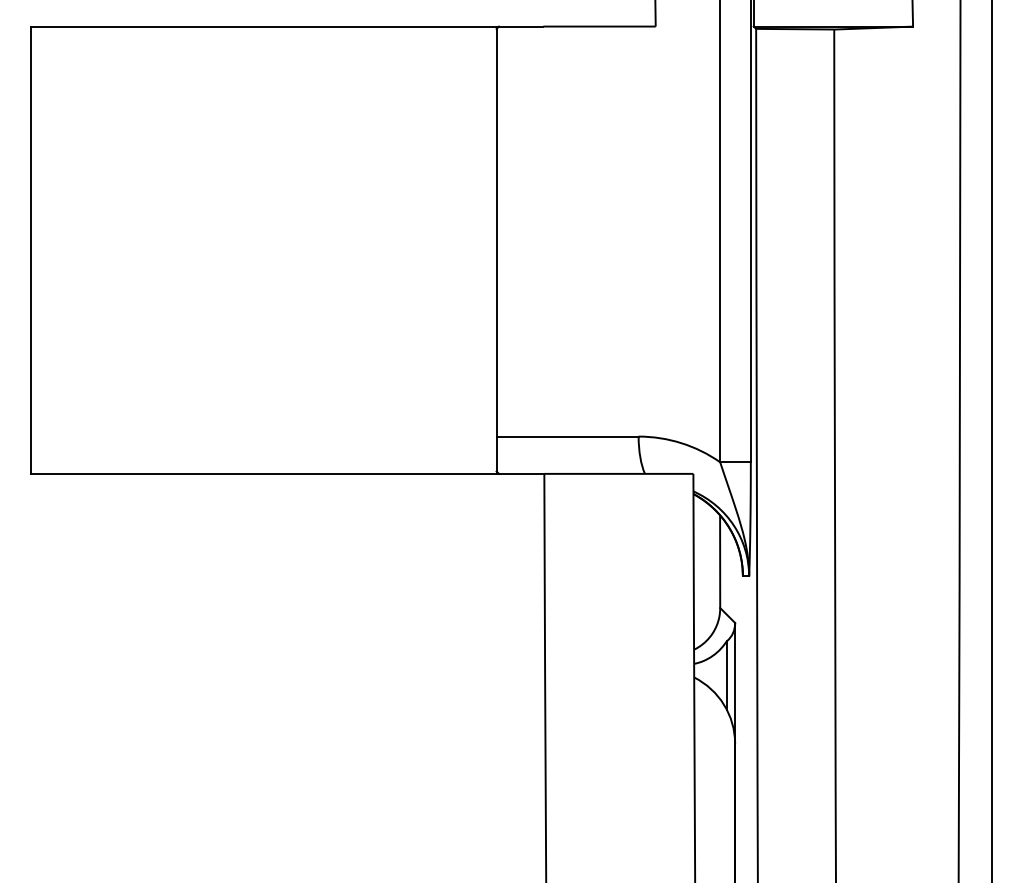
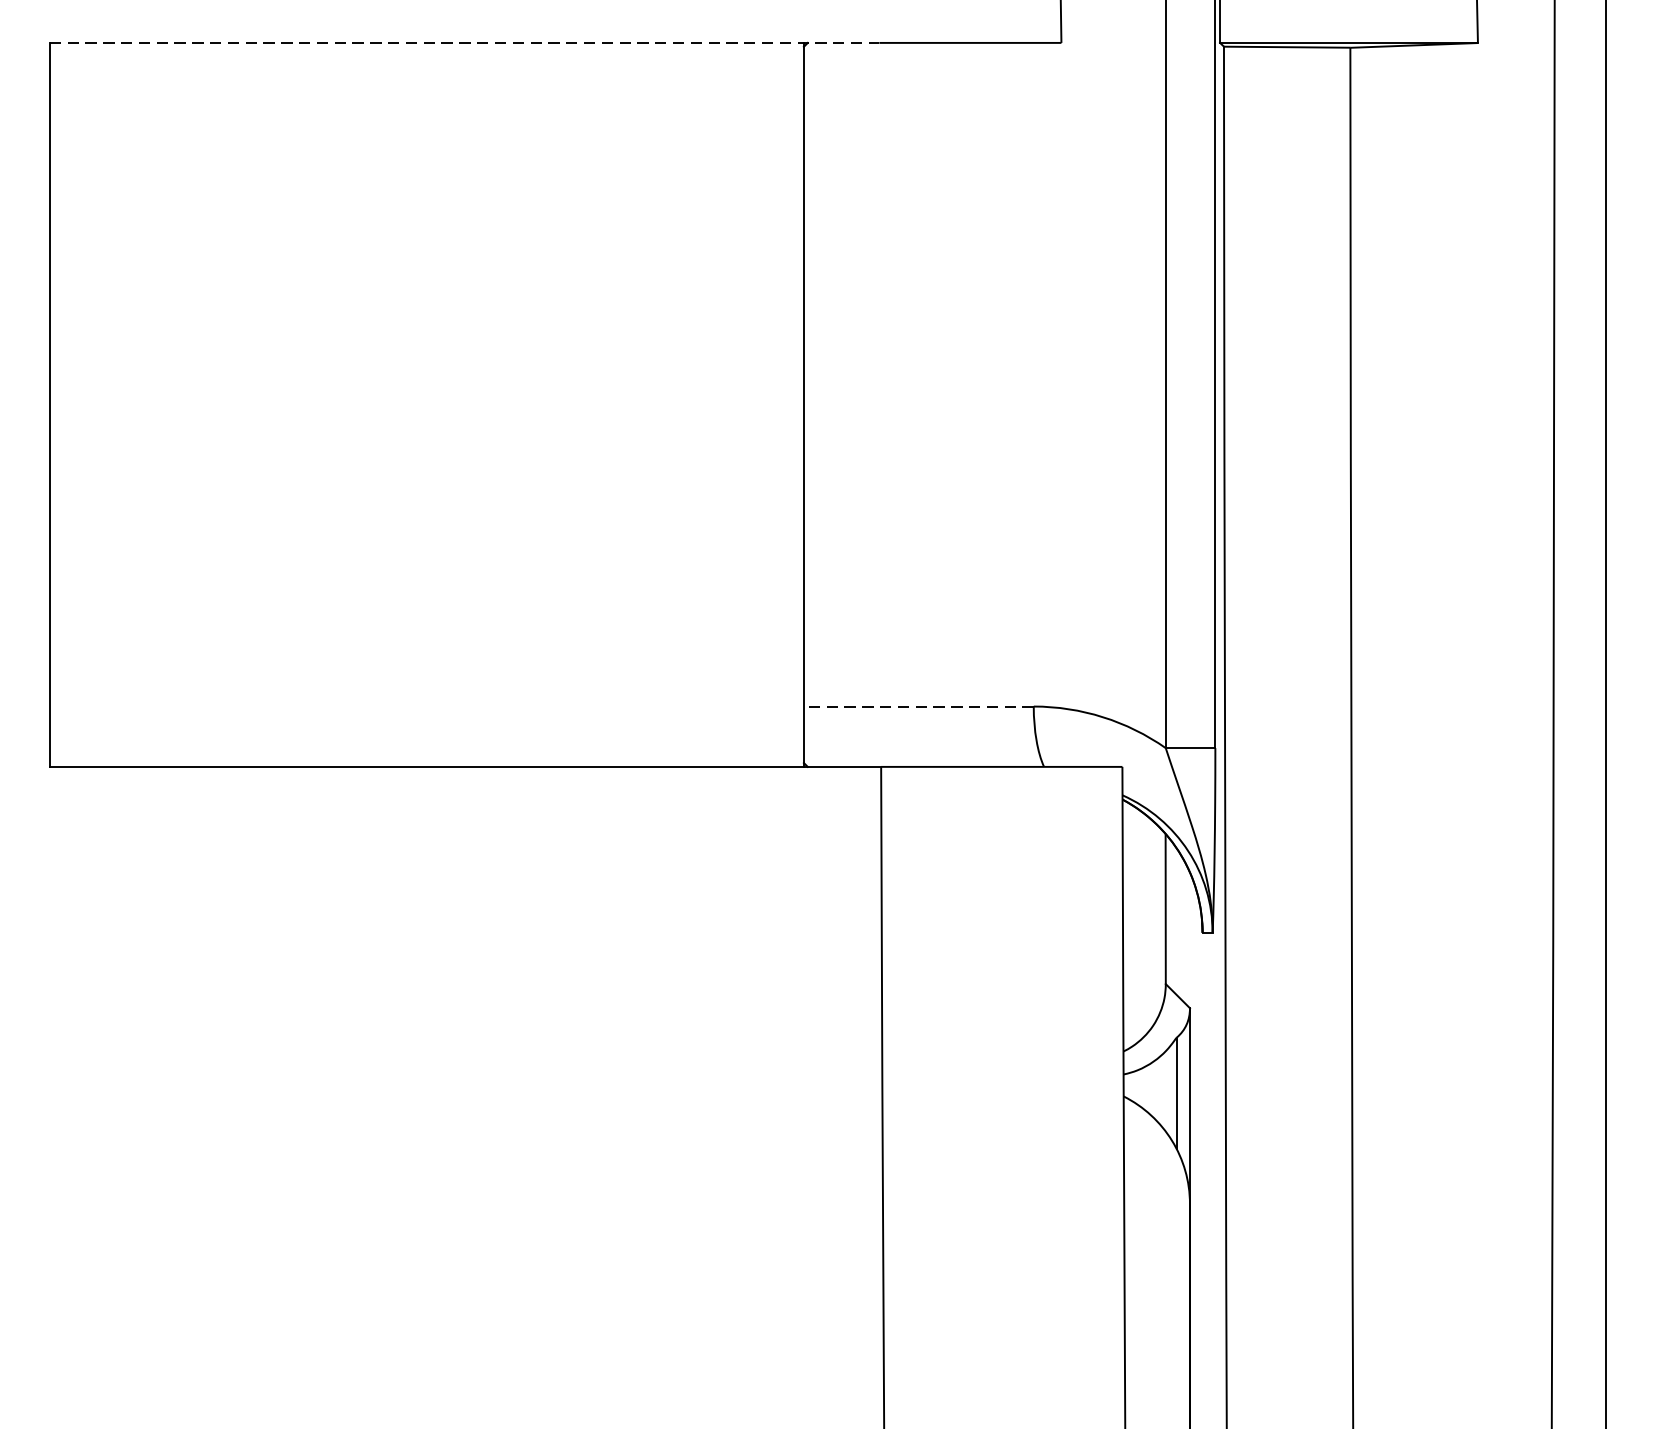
line: (287, 26) -> (465, 42), solid -> dashed
line: (567, 436) -> (918, 706), solid -> dashed

